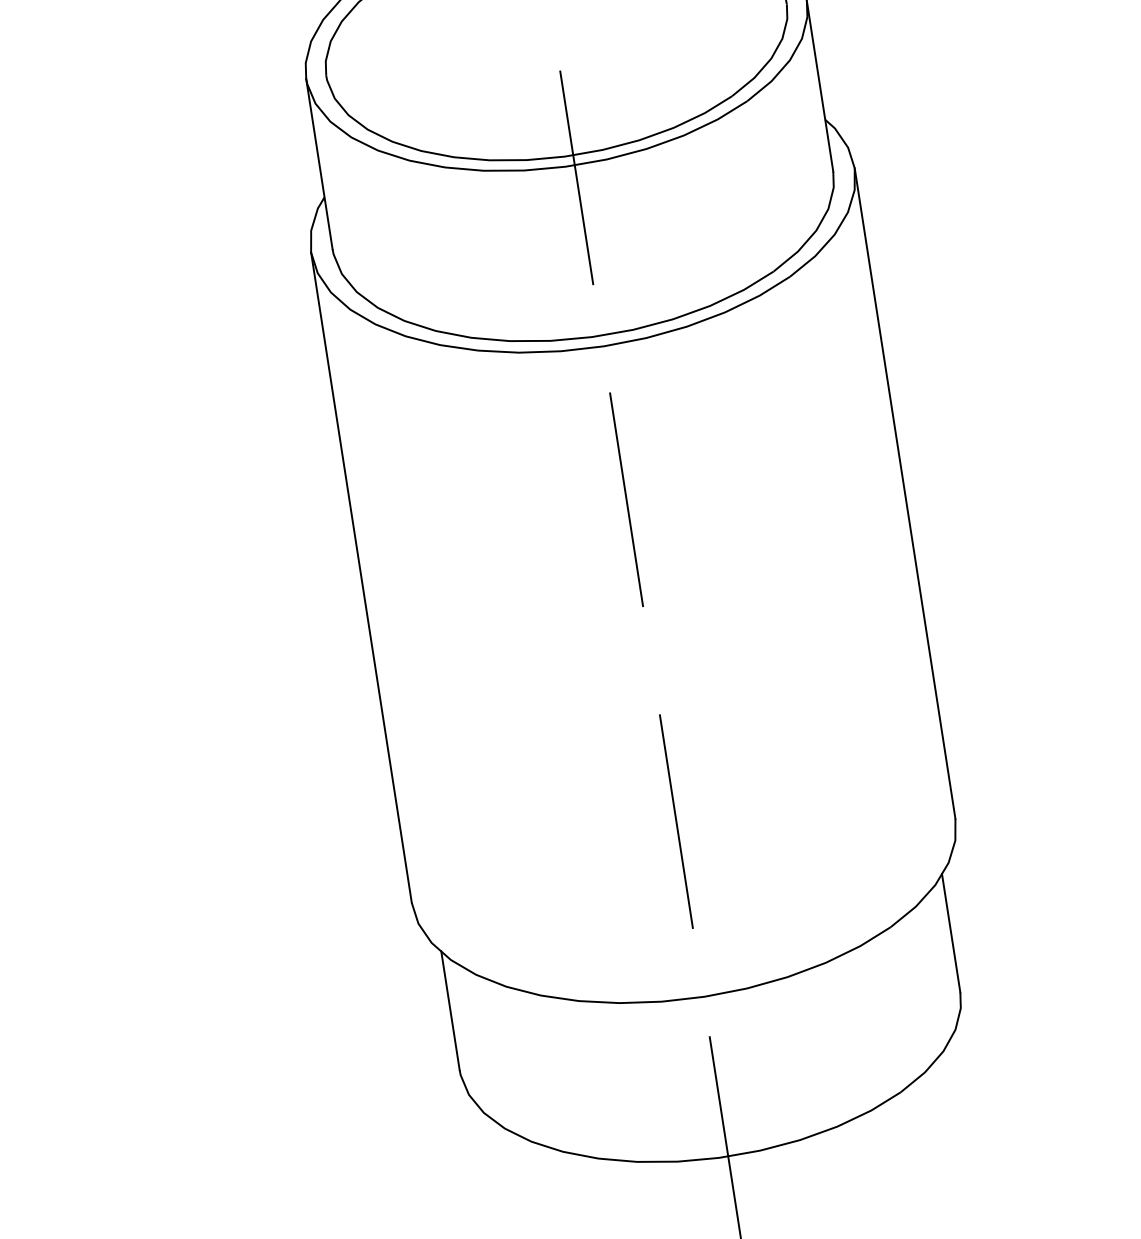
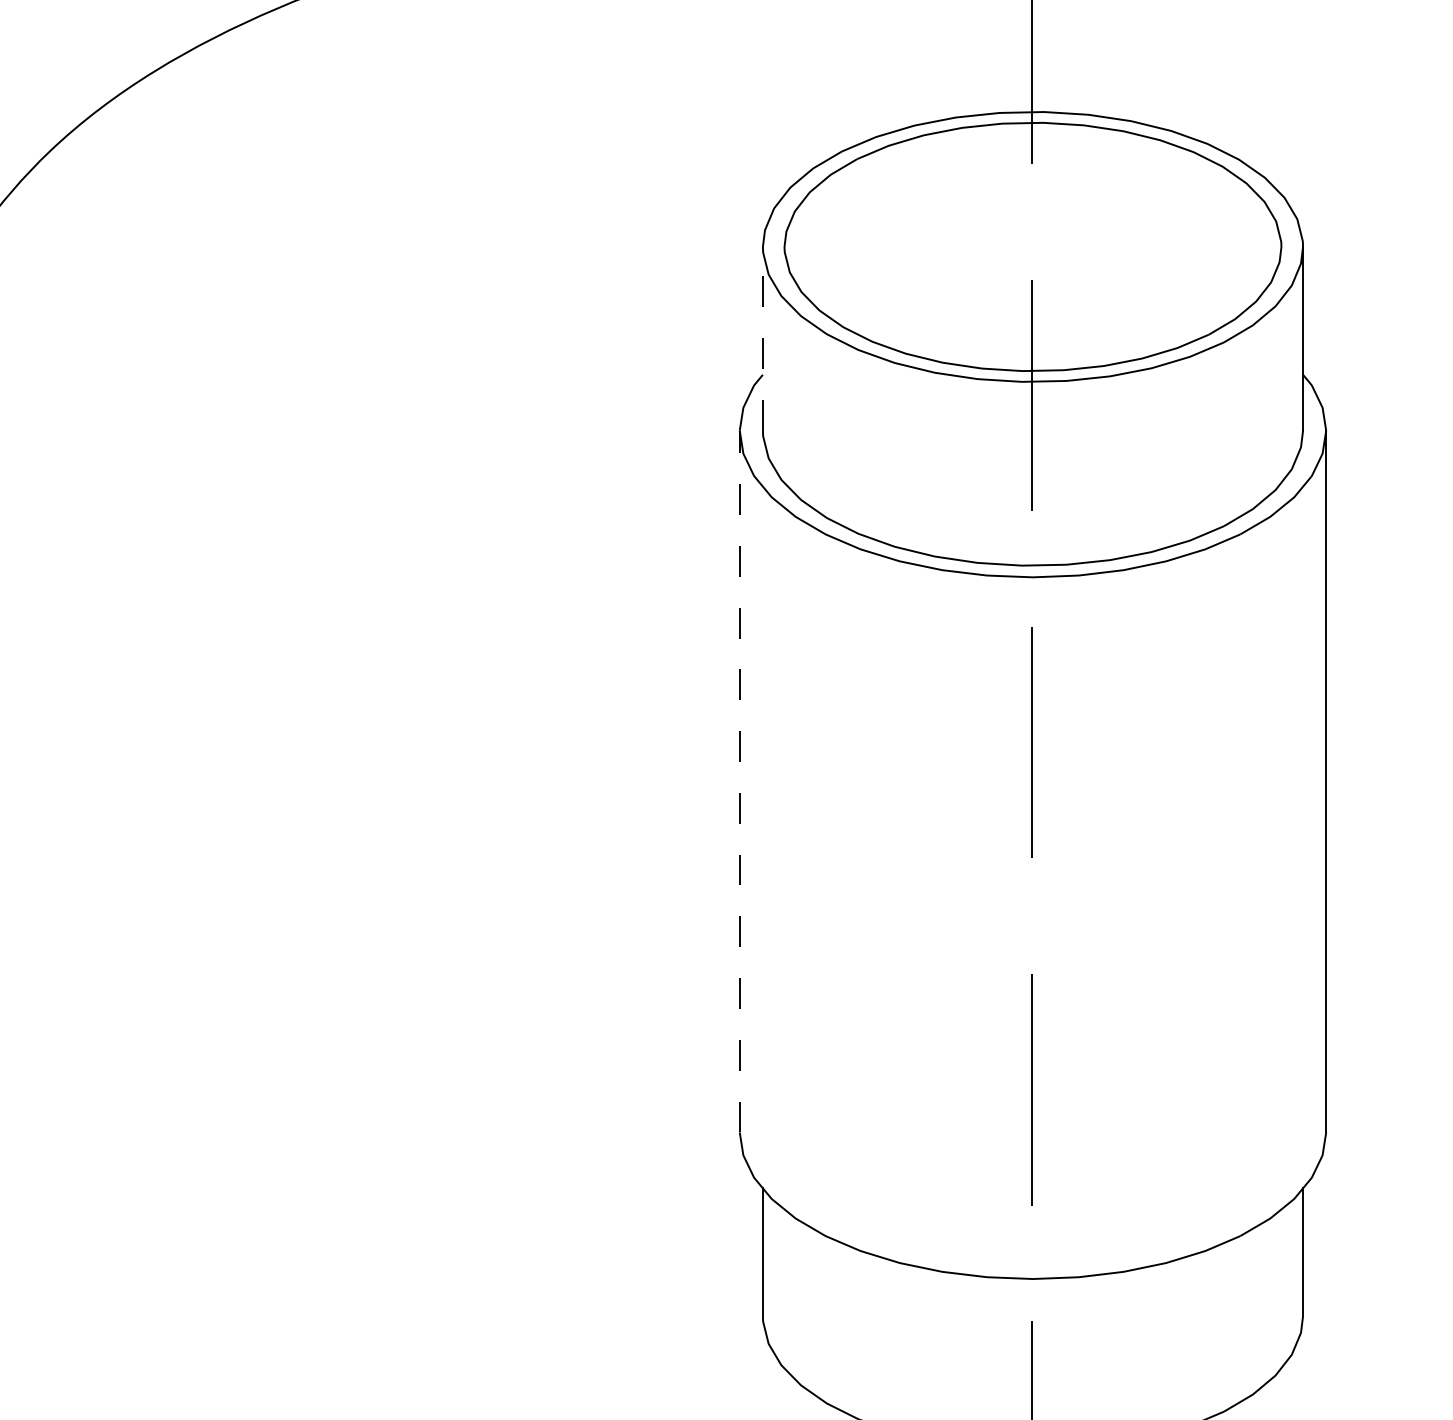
line: (318, 163) -> (762, 338), solid -> dashed
line: (361, 577) -> (739, 781), solid -> dashed

